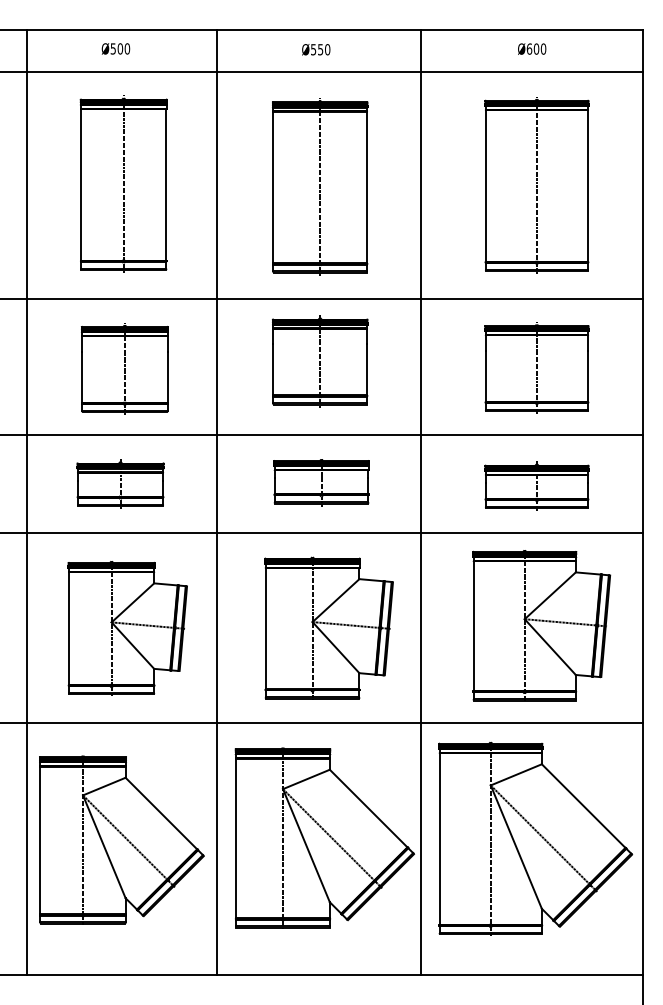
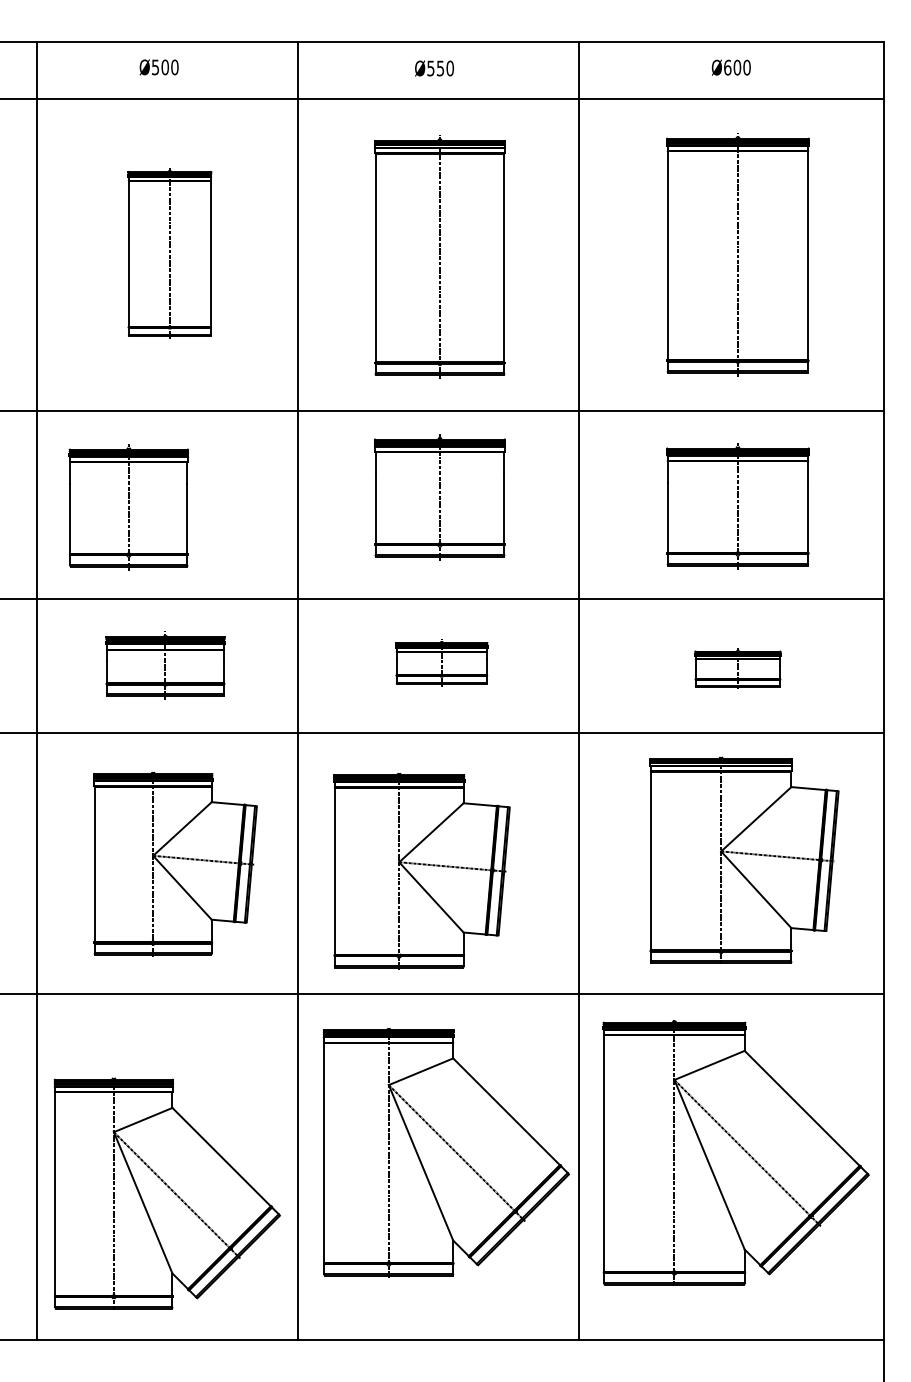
part: (123, 183) -> (169, 252), size x0.7
part: (124, 368) -> (128, 506), moved
part: (321, 482) -> (441, 663), size x0.7
part: (536, 485) -> (737, 667), size x0.6
part: (328, 627) -> (421, 869), moved
part: (121, 839) -> (166, 1192), moved

